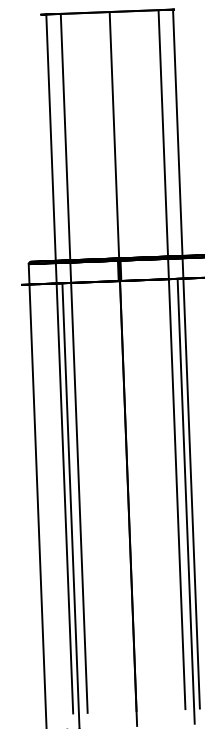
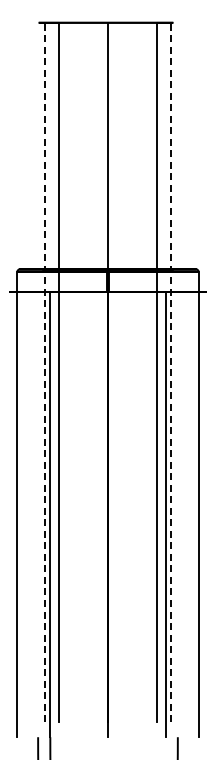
line: (186, 359) -> (171, 372), solid -> dashed
line: (59, 363) -> (44, 372), solid -> dashed

